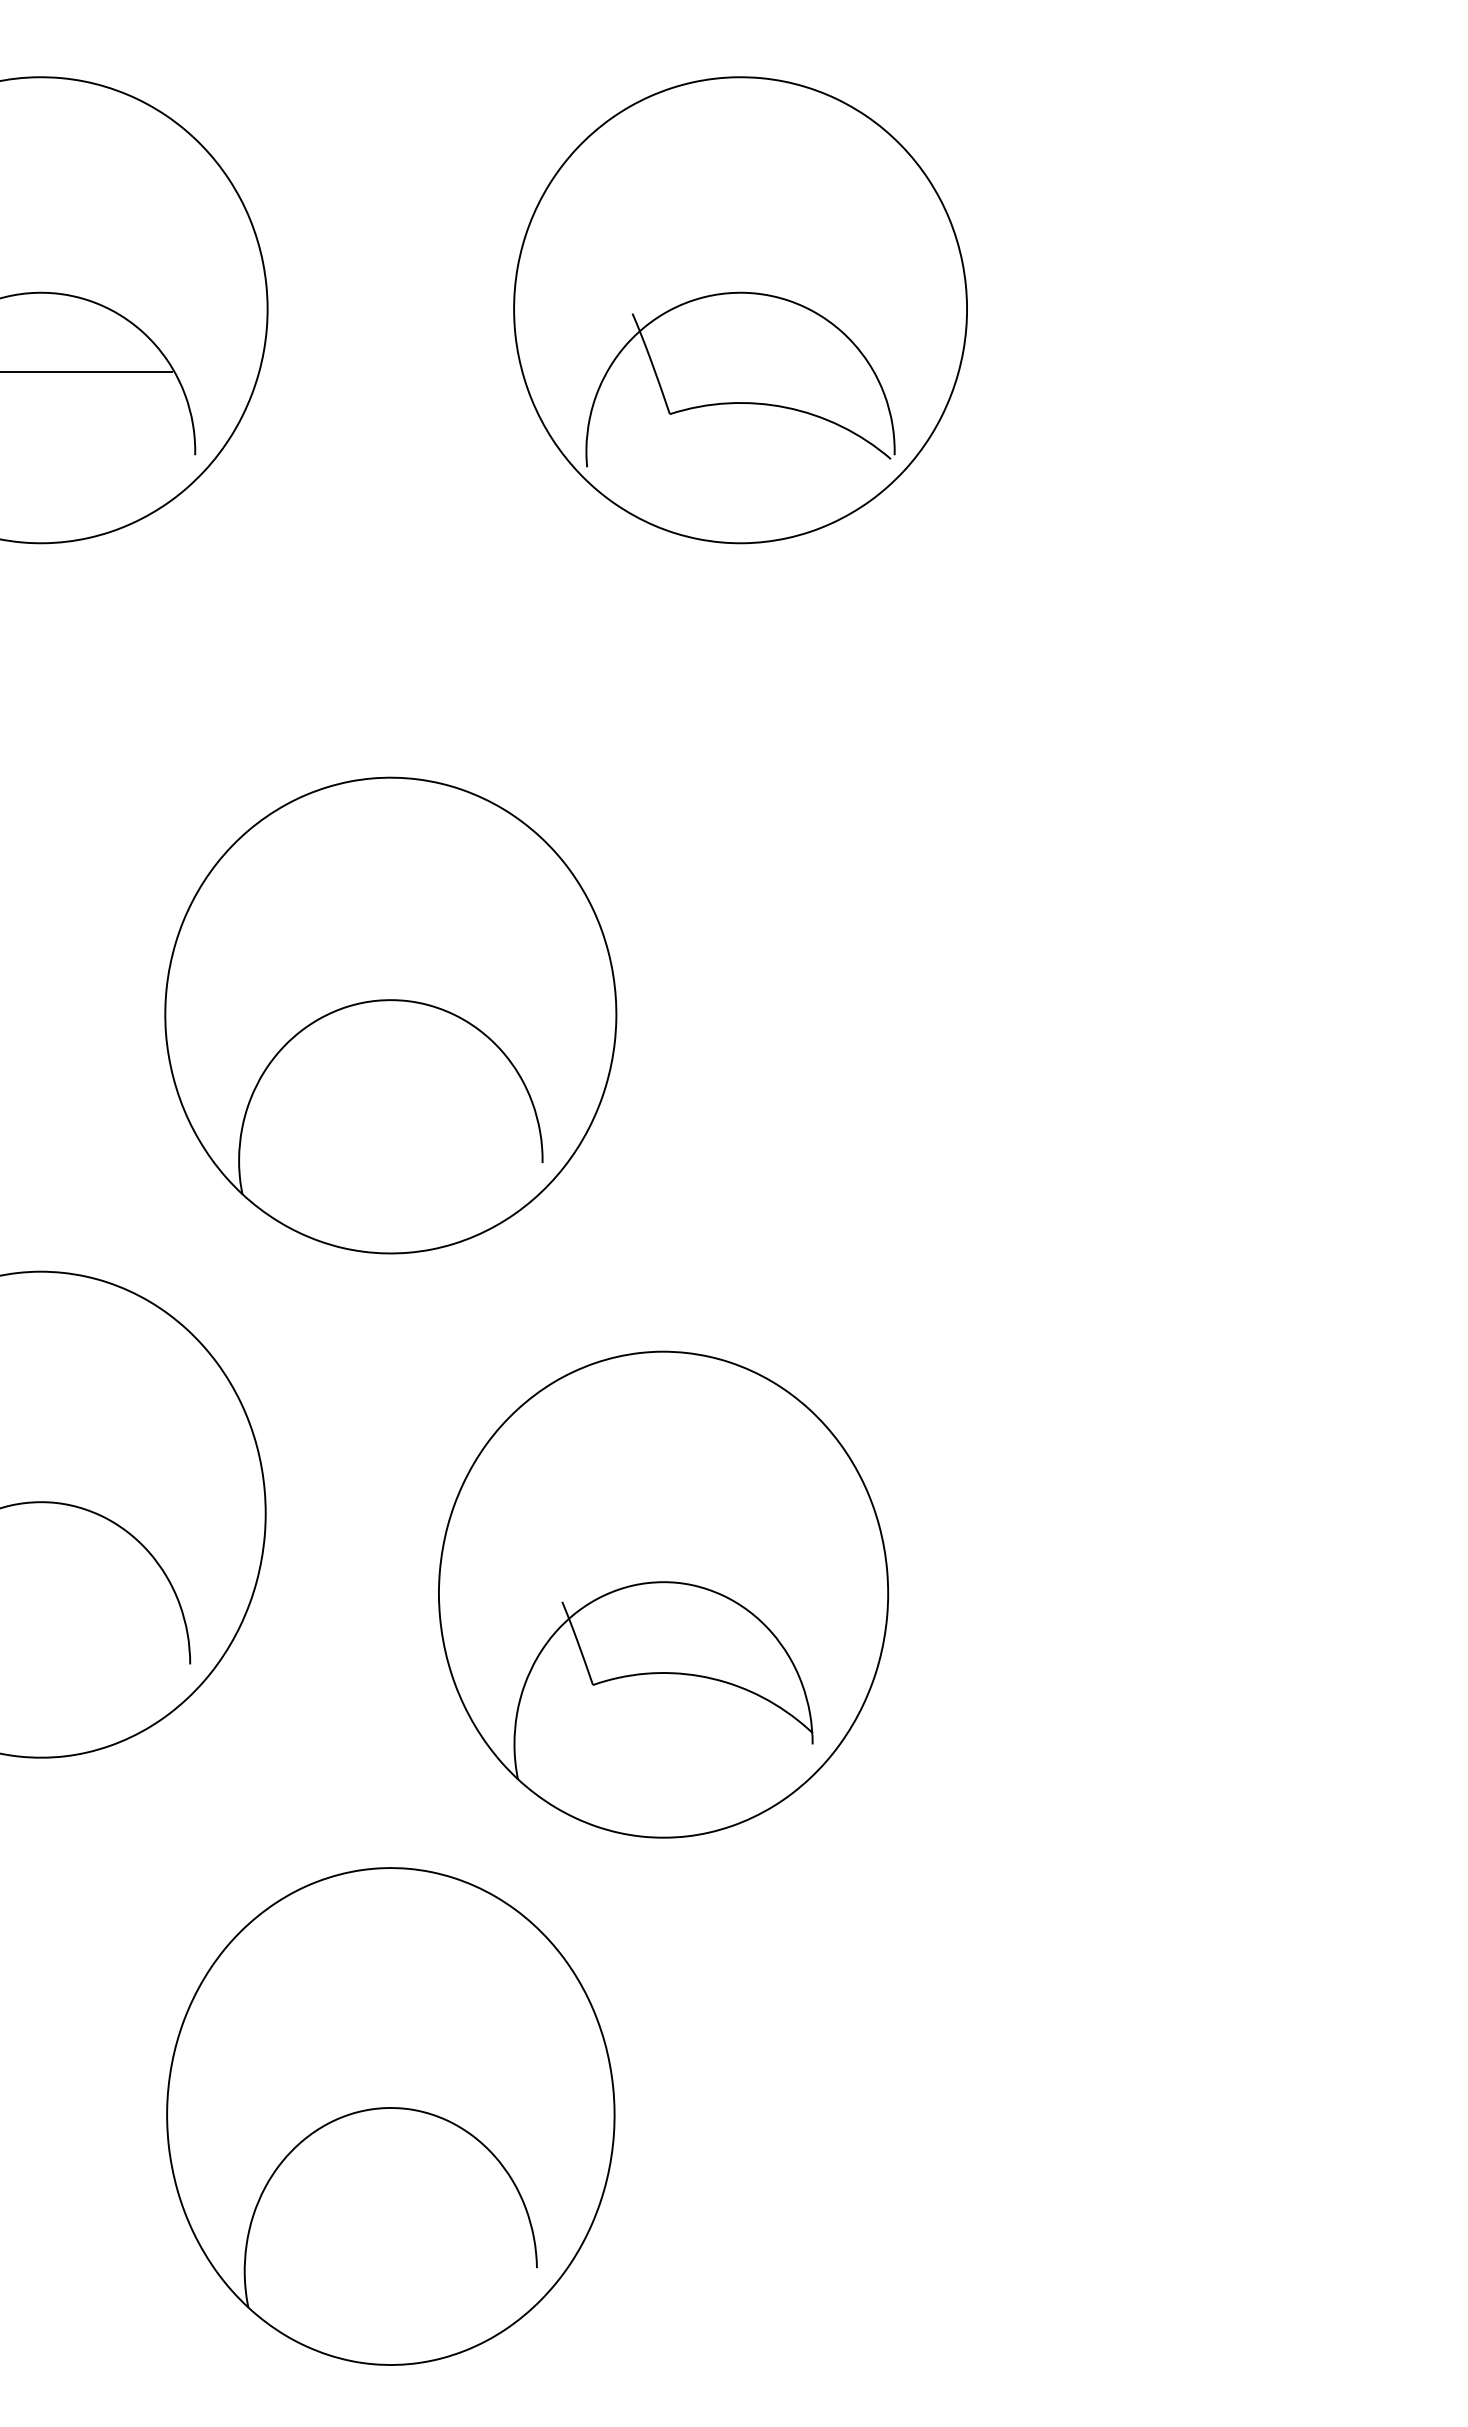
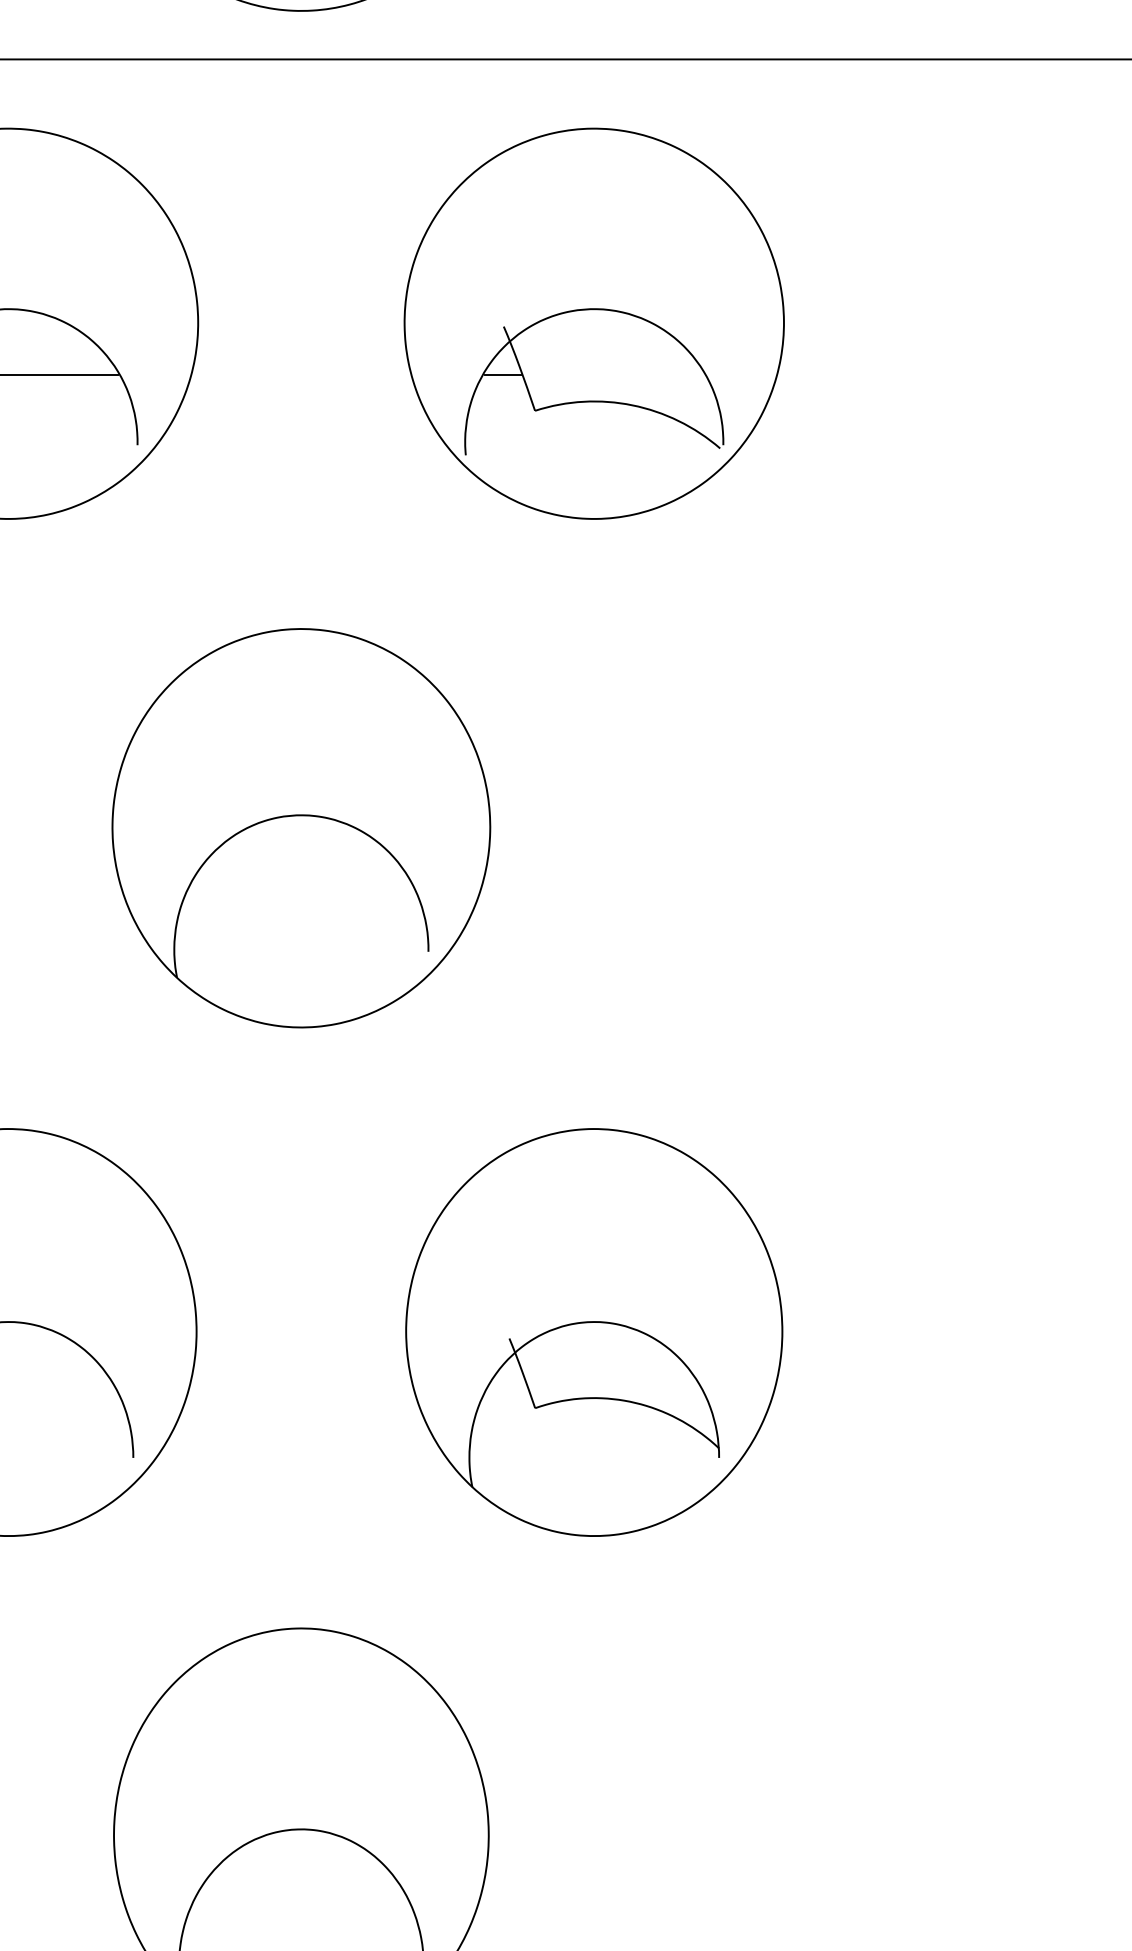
line: (630, 371) -> (502, 375), added
part: (390, 1015) -> (301, 828), moved
part: (663, 1594) -> (594, 1332), moved

